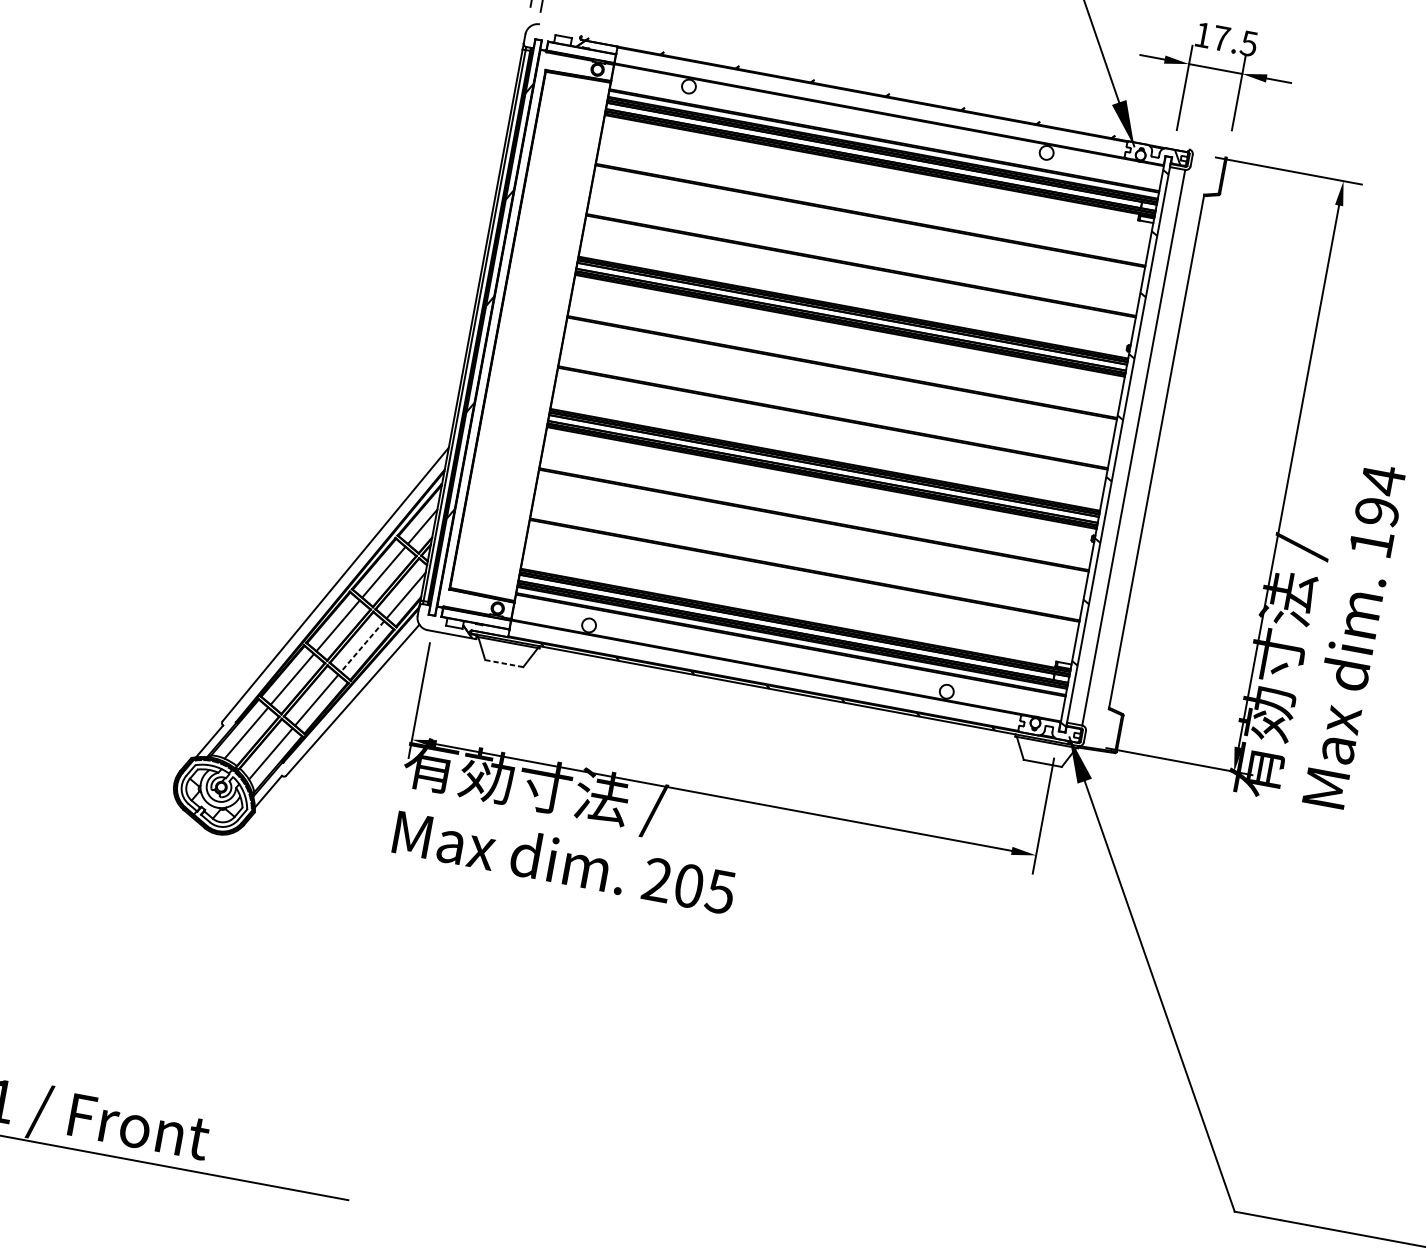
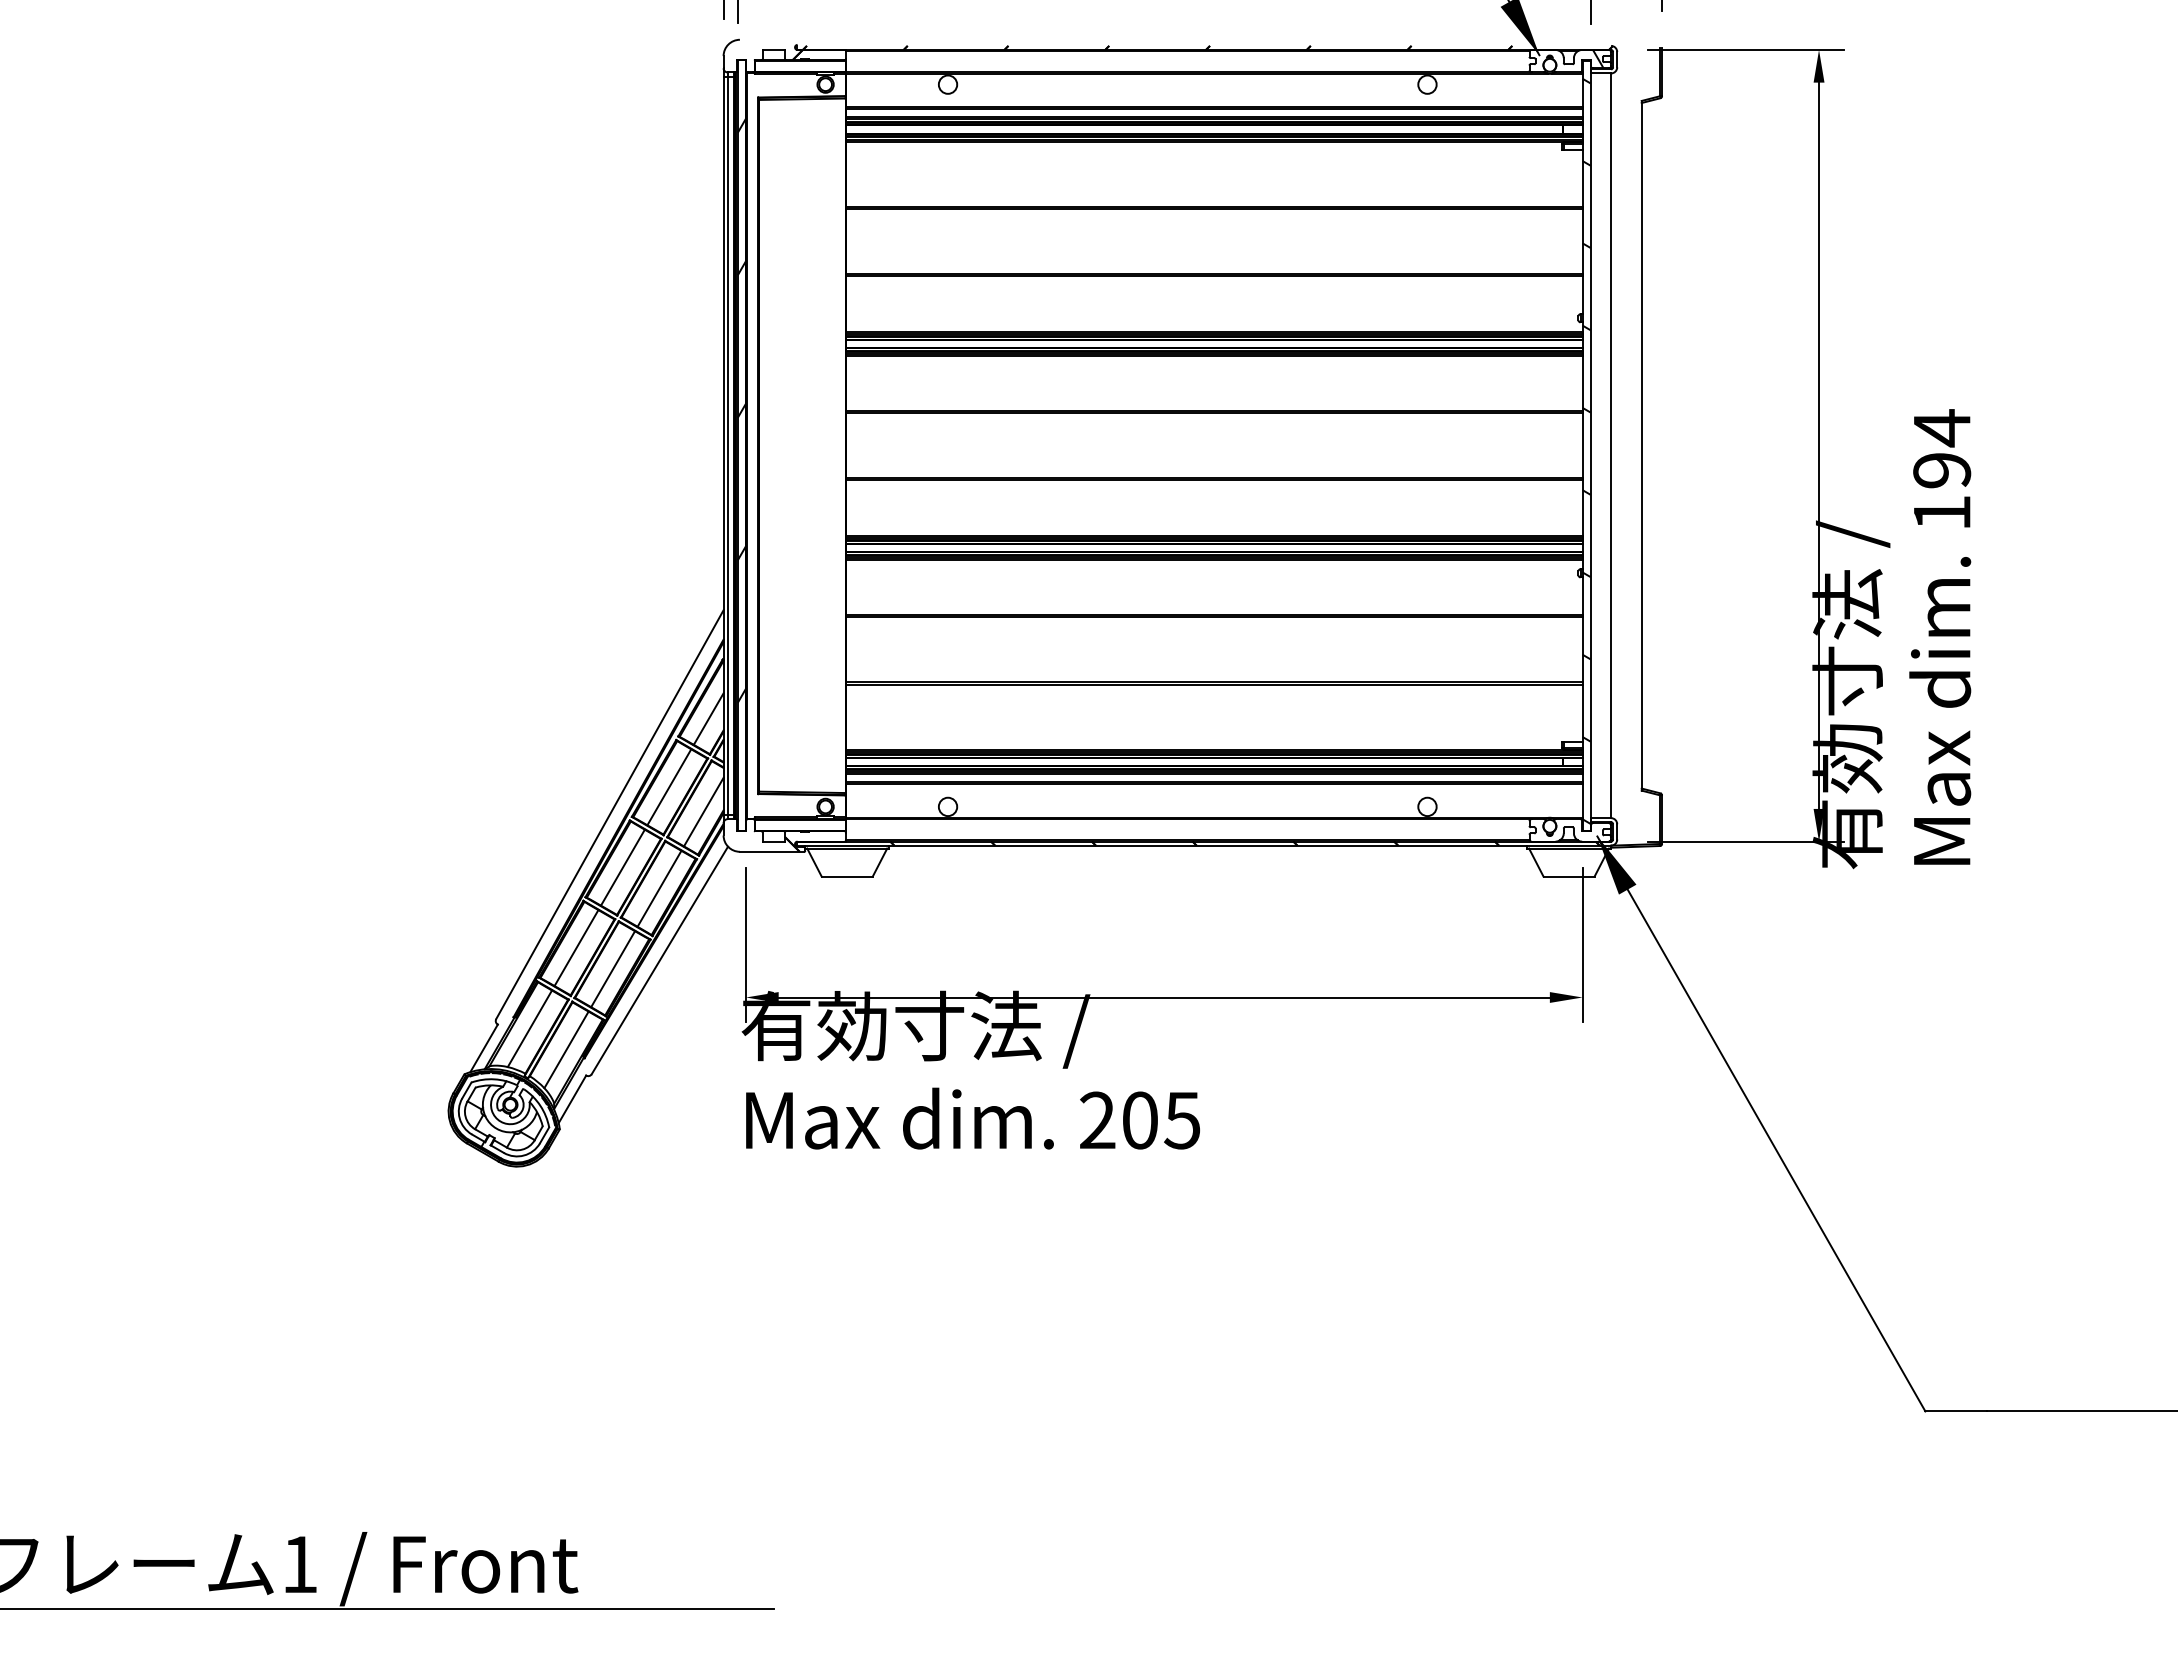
line: (362, 646) -> (659, 888), dashed -> solid
line: (504, 663) -> (847, 876), dashed -> solid

